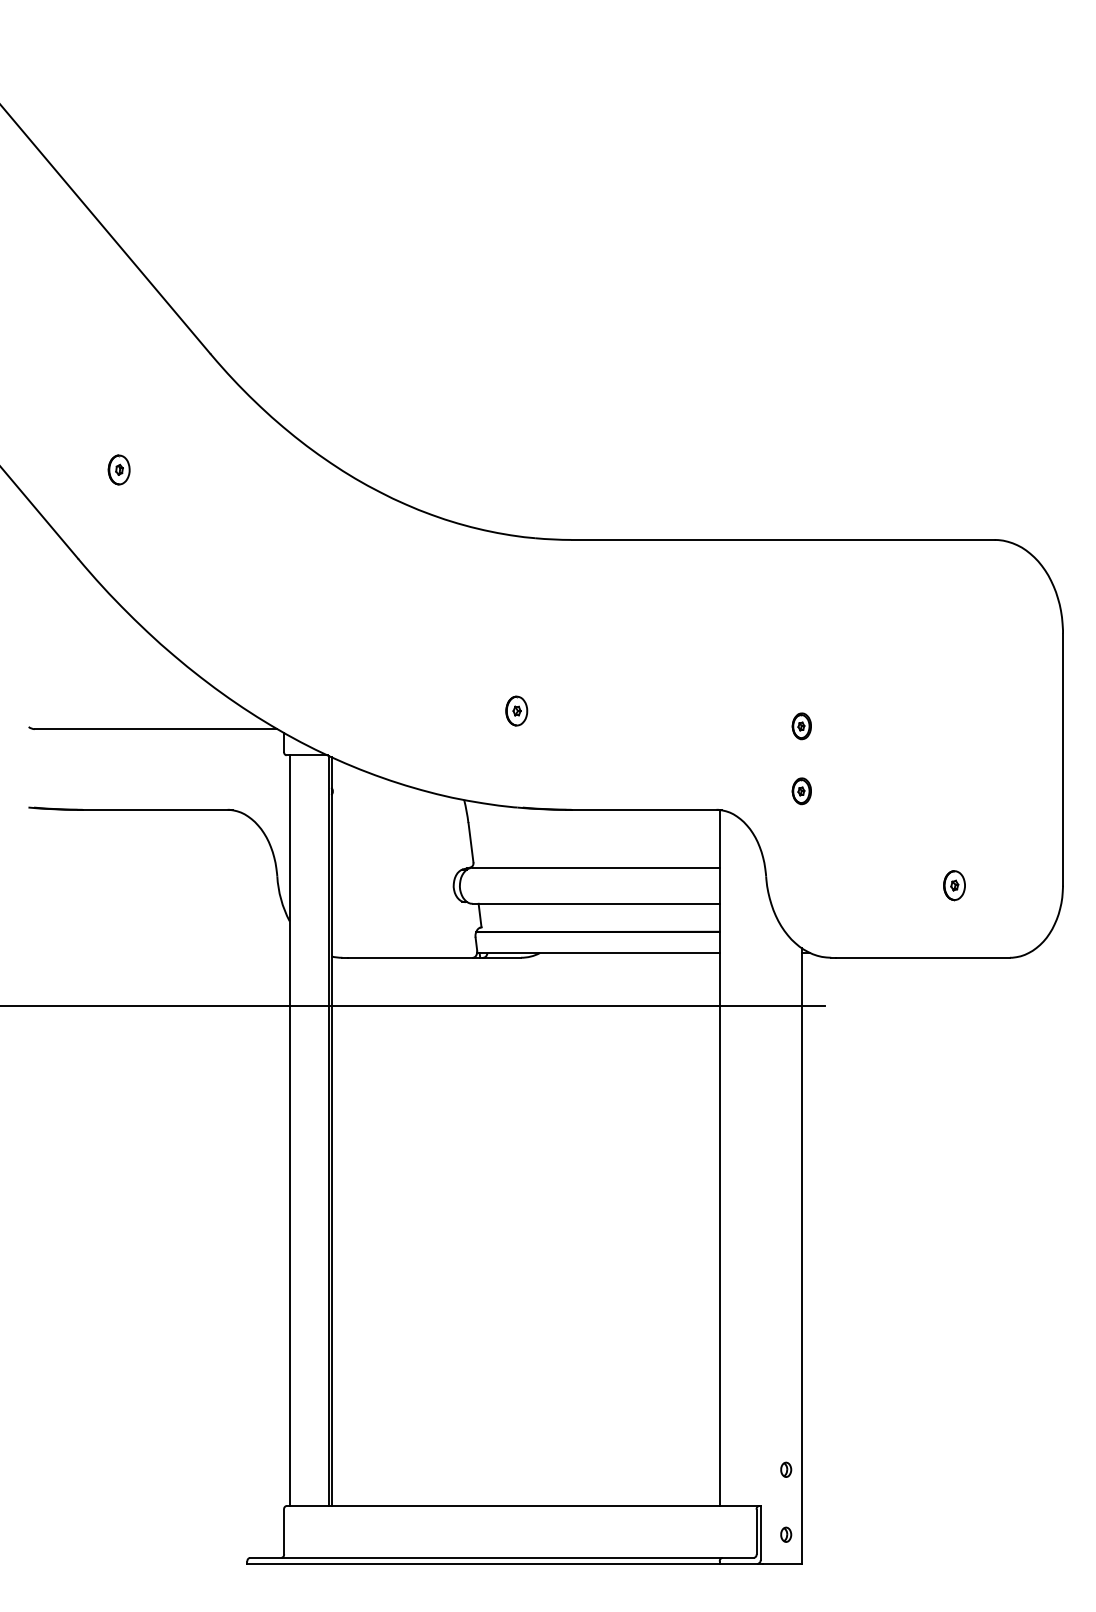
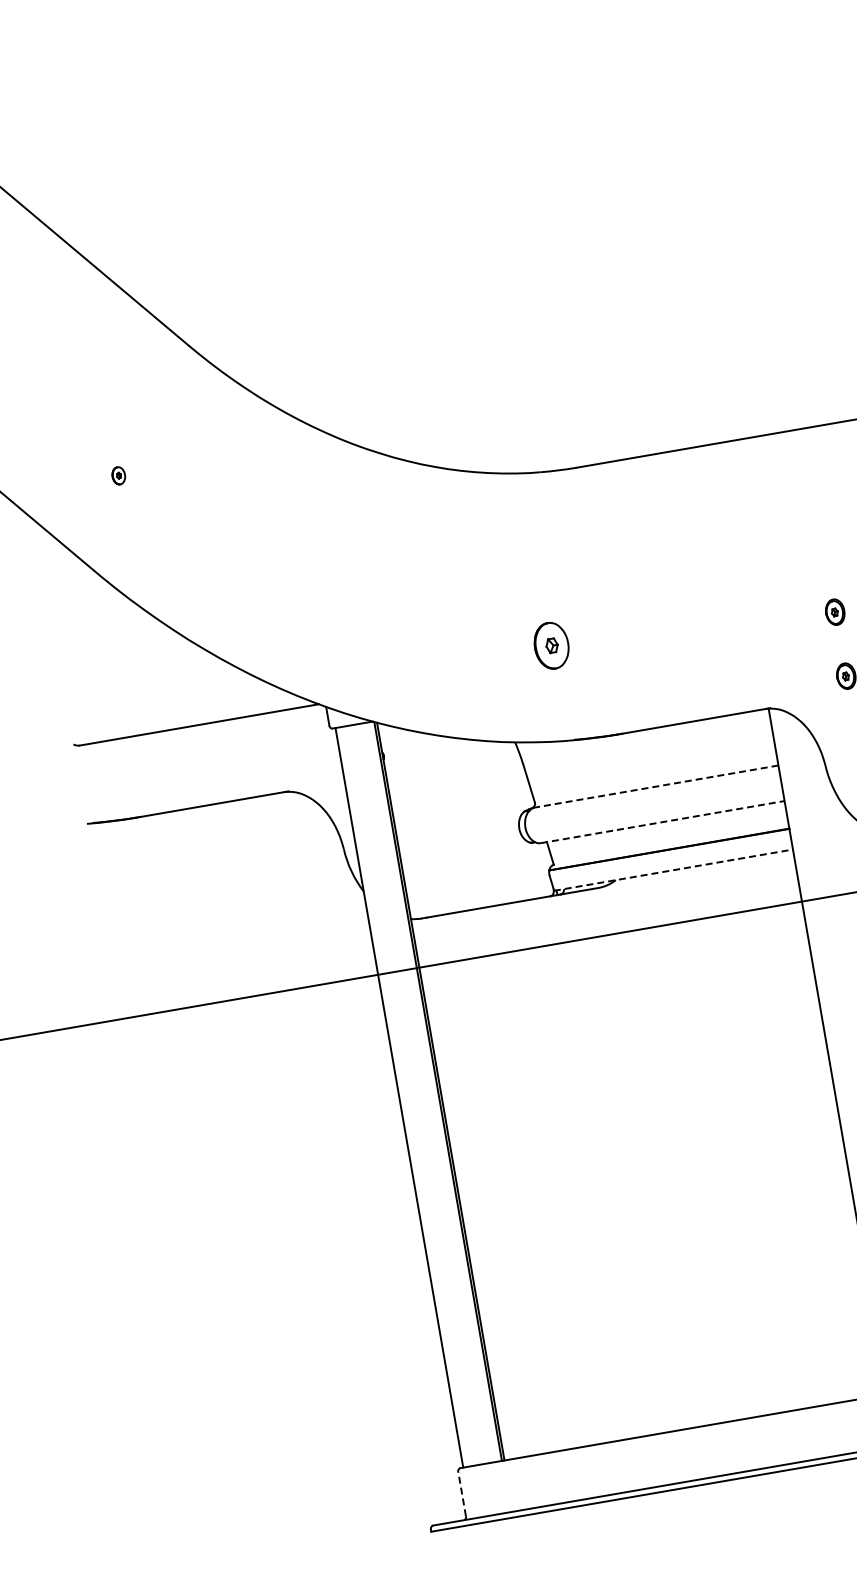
part: (118, 469) -> (118, 475), size x0.6
part: (516, 710) -> (551, 645), size x1.6
line: (596, 867) -> (656, 786), solid -> dashed
line: (596, 903) -> (663, 821), solid -> dashed
line: (599, 953) -> (674, 870), solid -> dashed
line: (284, 1531) -> (462, 1493), solid -> dashed

